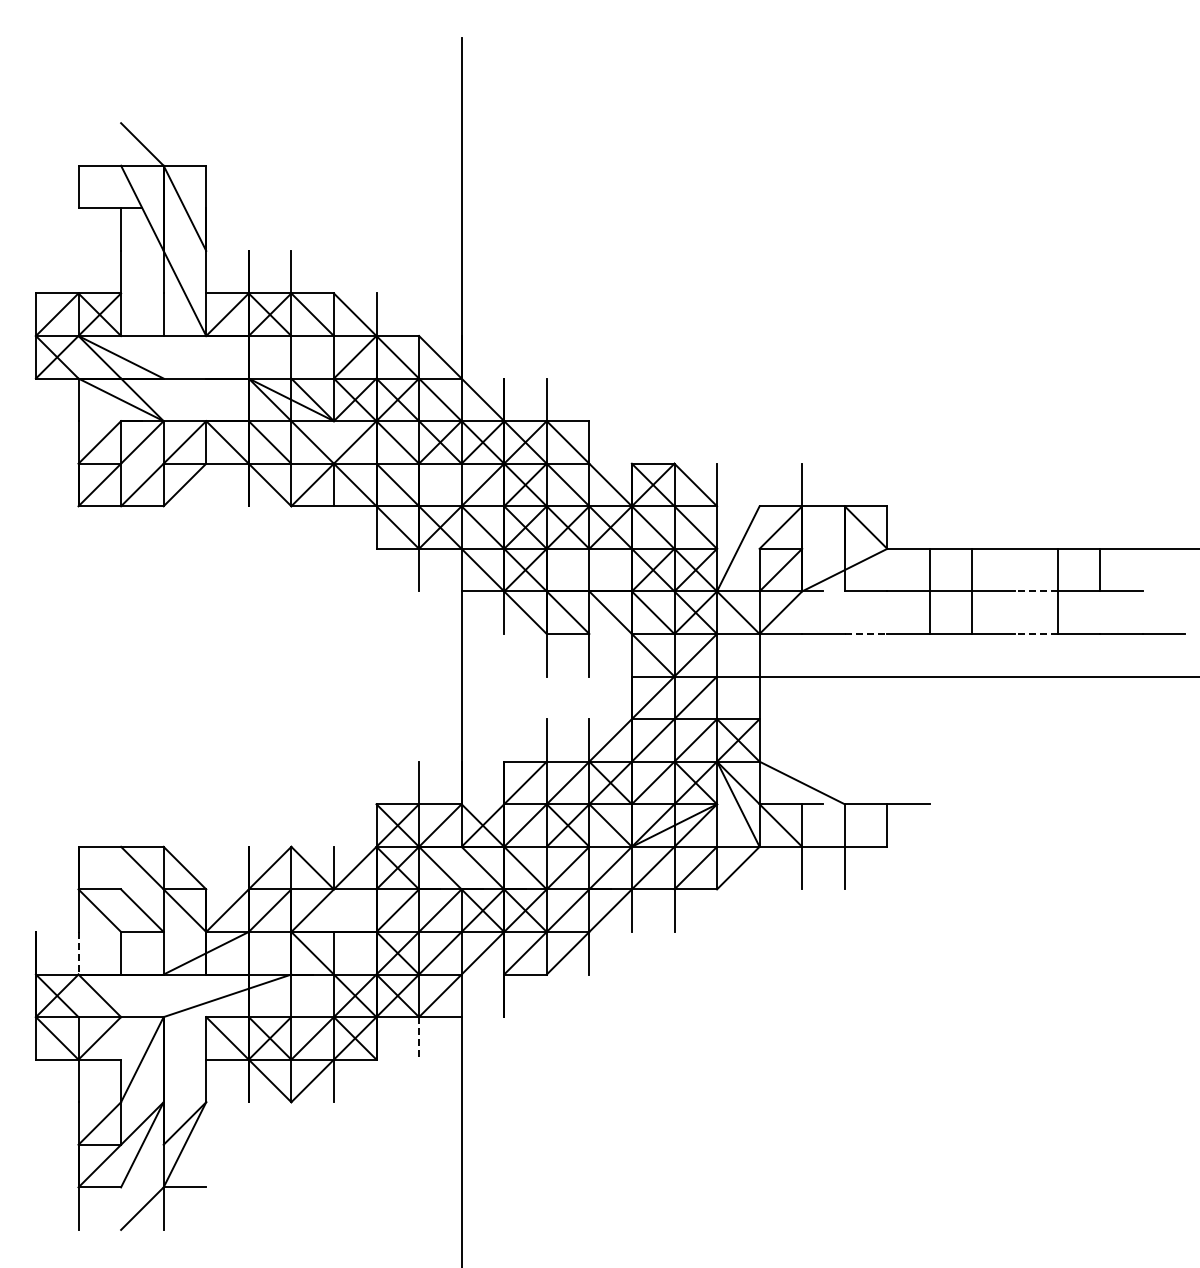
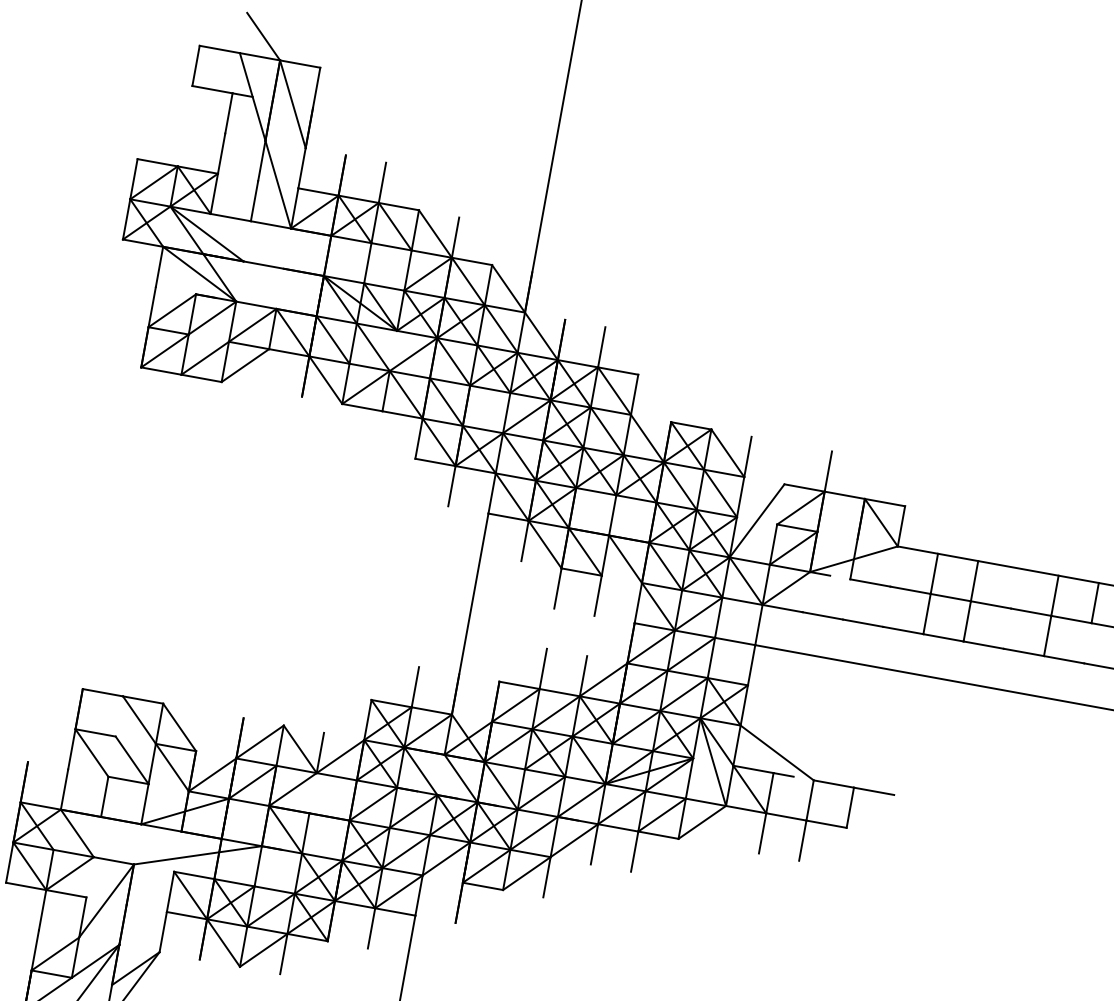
line: (1035, 591) -> (1030, 612), dashed -> solid
line: (866, 634) -> (863, 623), dashed -> solid
line: (1035, 634) -> (1023, 652), dashed -> solid
line: (78, 953) -> (64, 789), dashed -> solid
line: (419, 1038) -> (371, 928), dashed -> solid

